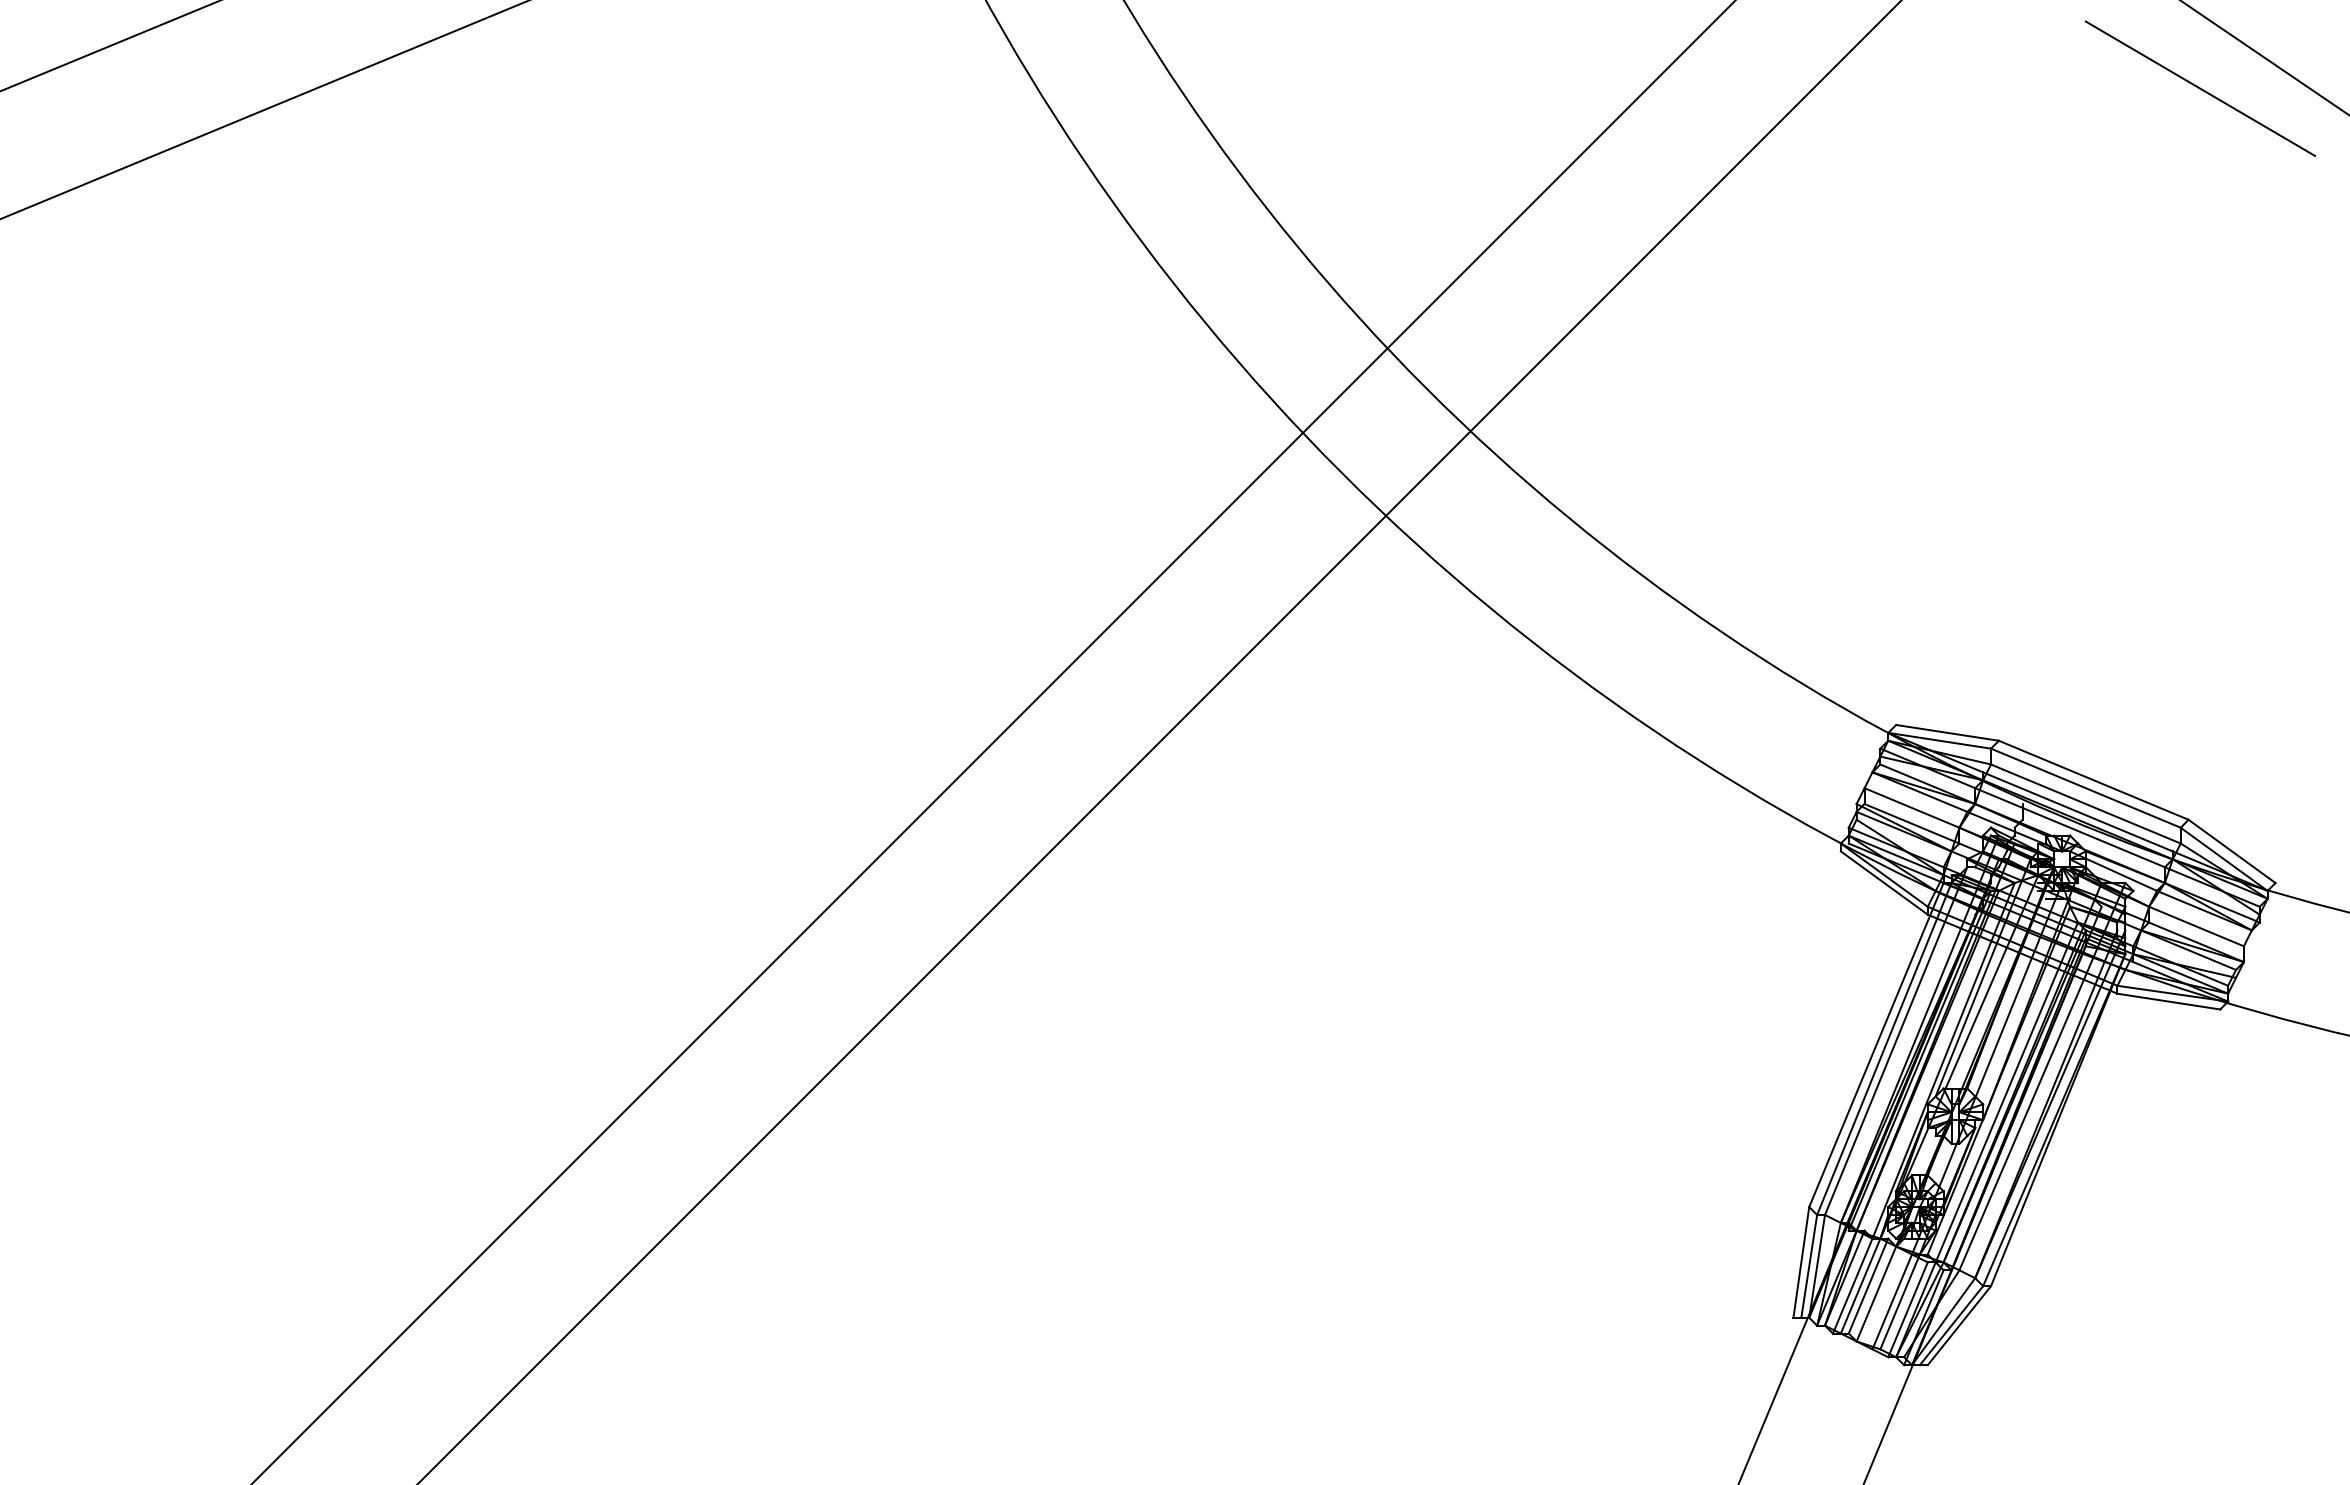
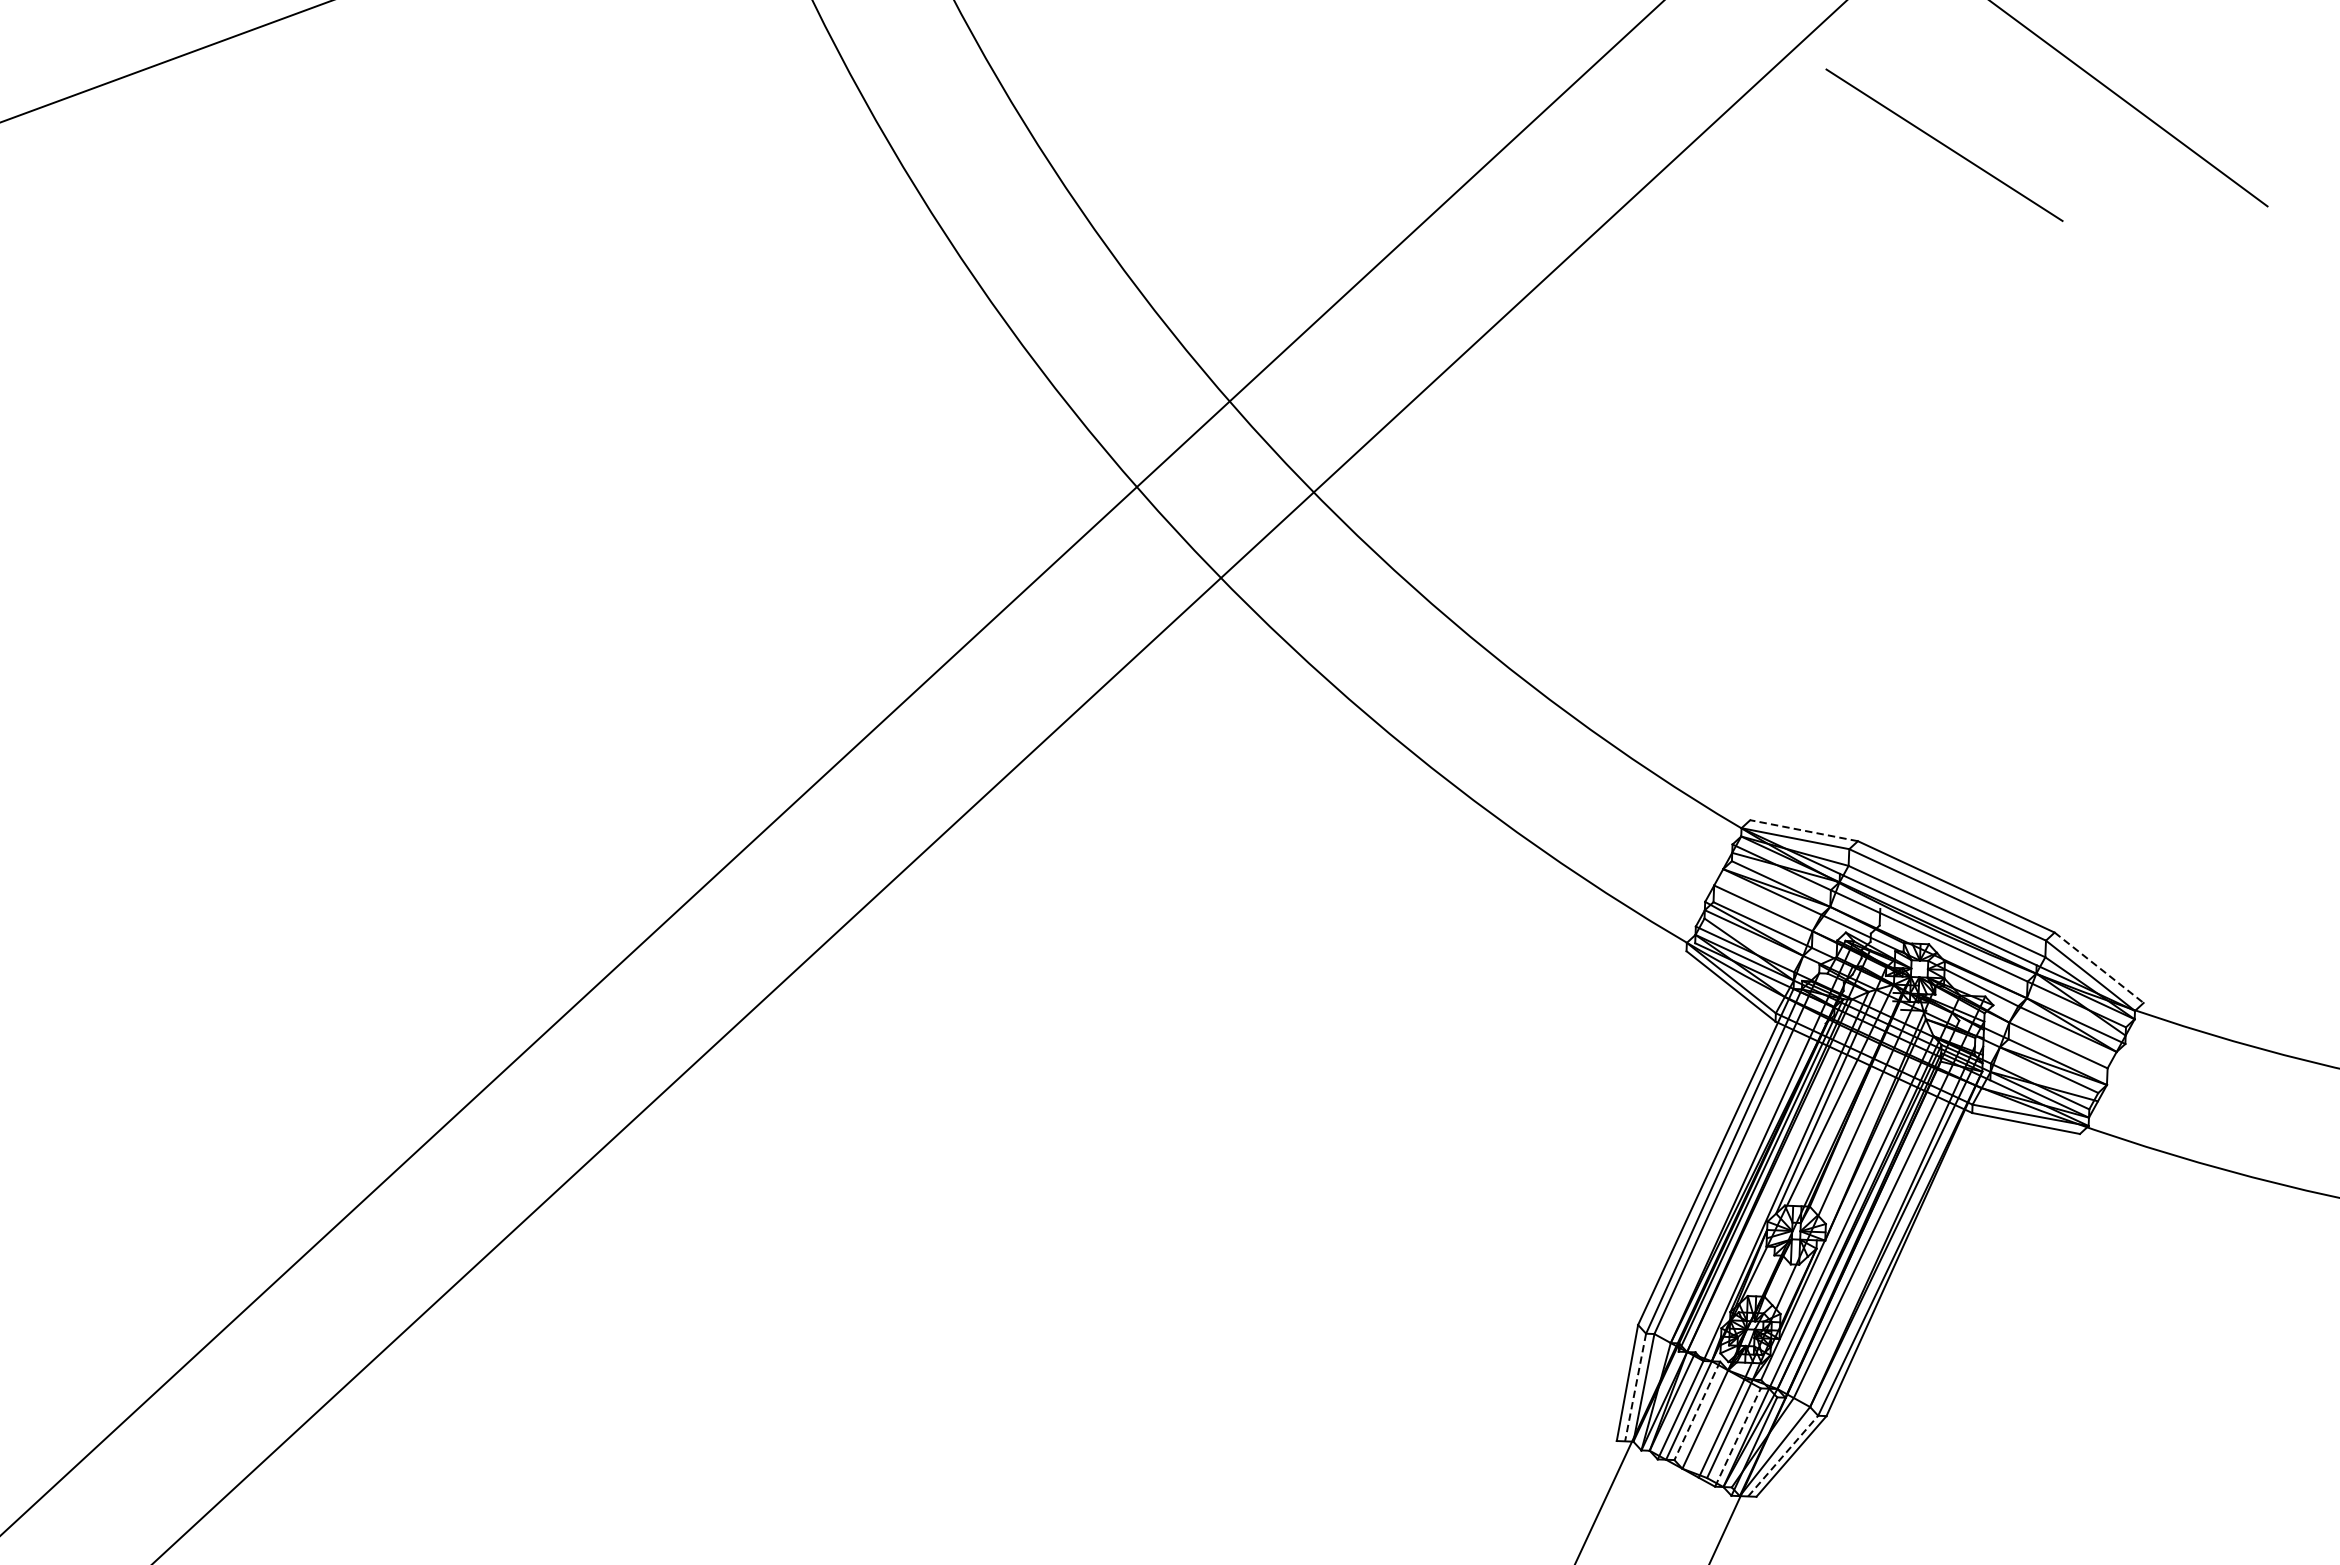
line: (2200, 88) -> (1944, 145), moved
line: (1947, 732) -> (1804, 830), solid -> dashed
line: (2232, 851) -> (2099, 967), solid -> dashed
line: (1809, 1266) -> (1635, 1387), solid -> dashed
line: (1868, 1286) -> (1697, 1411), solid -> dashed
line: (1908, 1309) -> (1738, 1437), solid -> dashed
line: (1951, 1325) -> (1783, 1455), solid -> dashed

